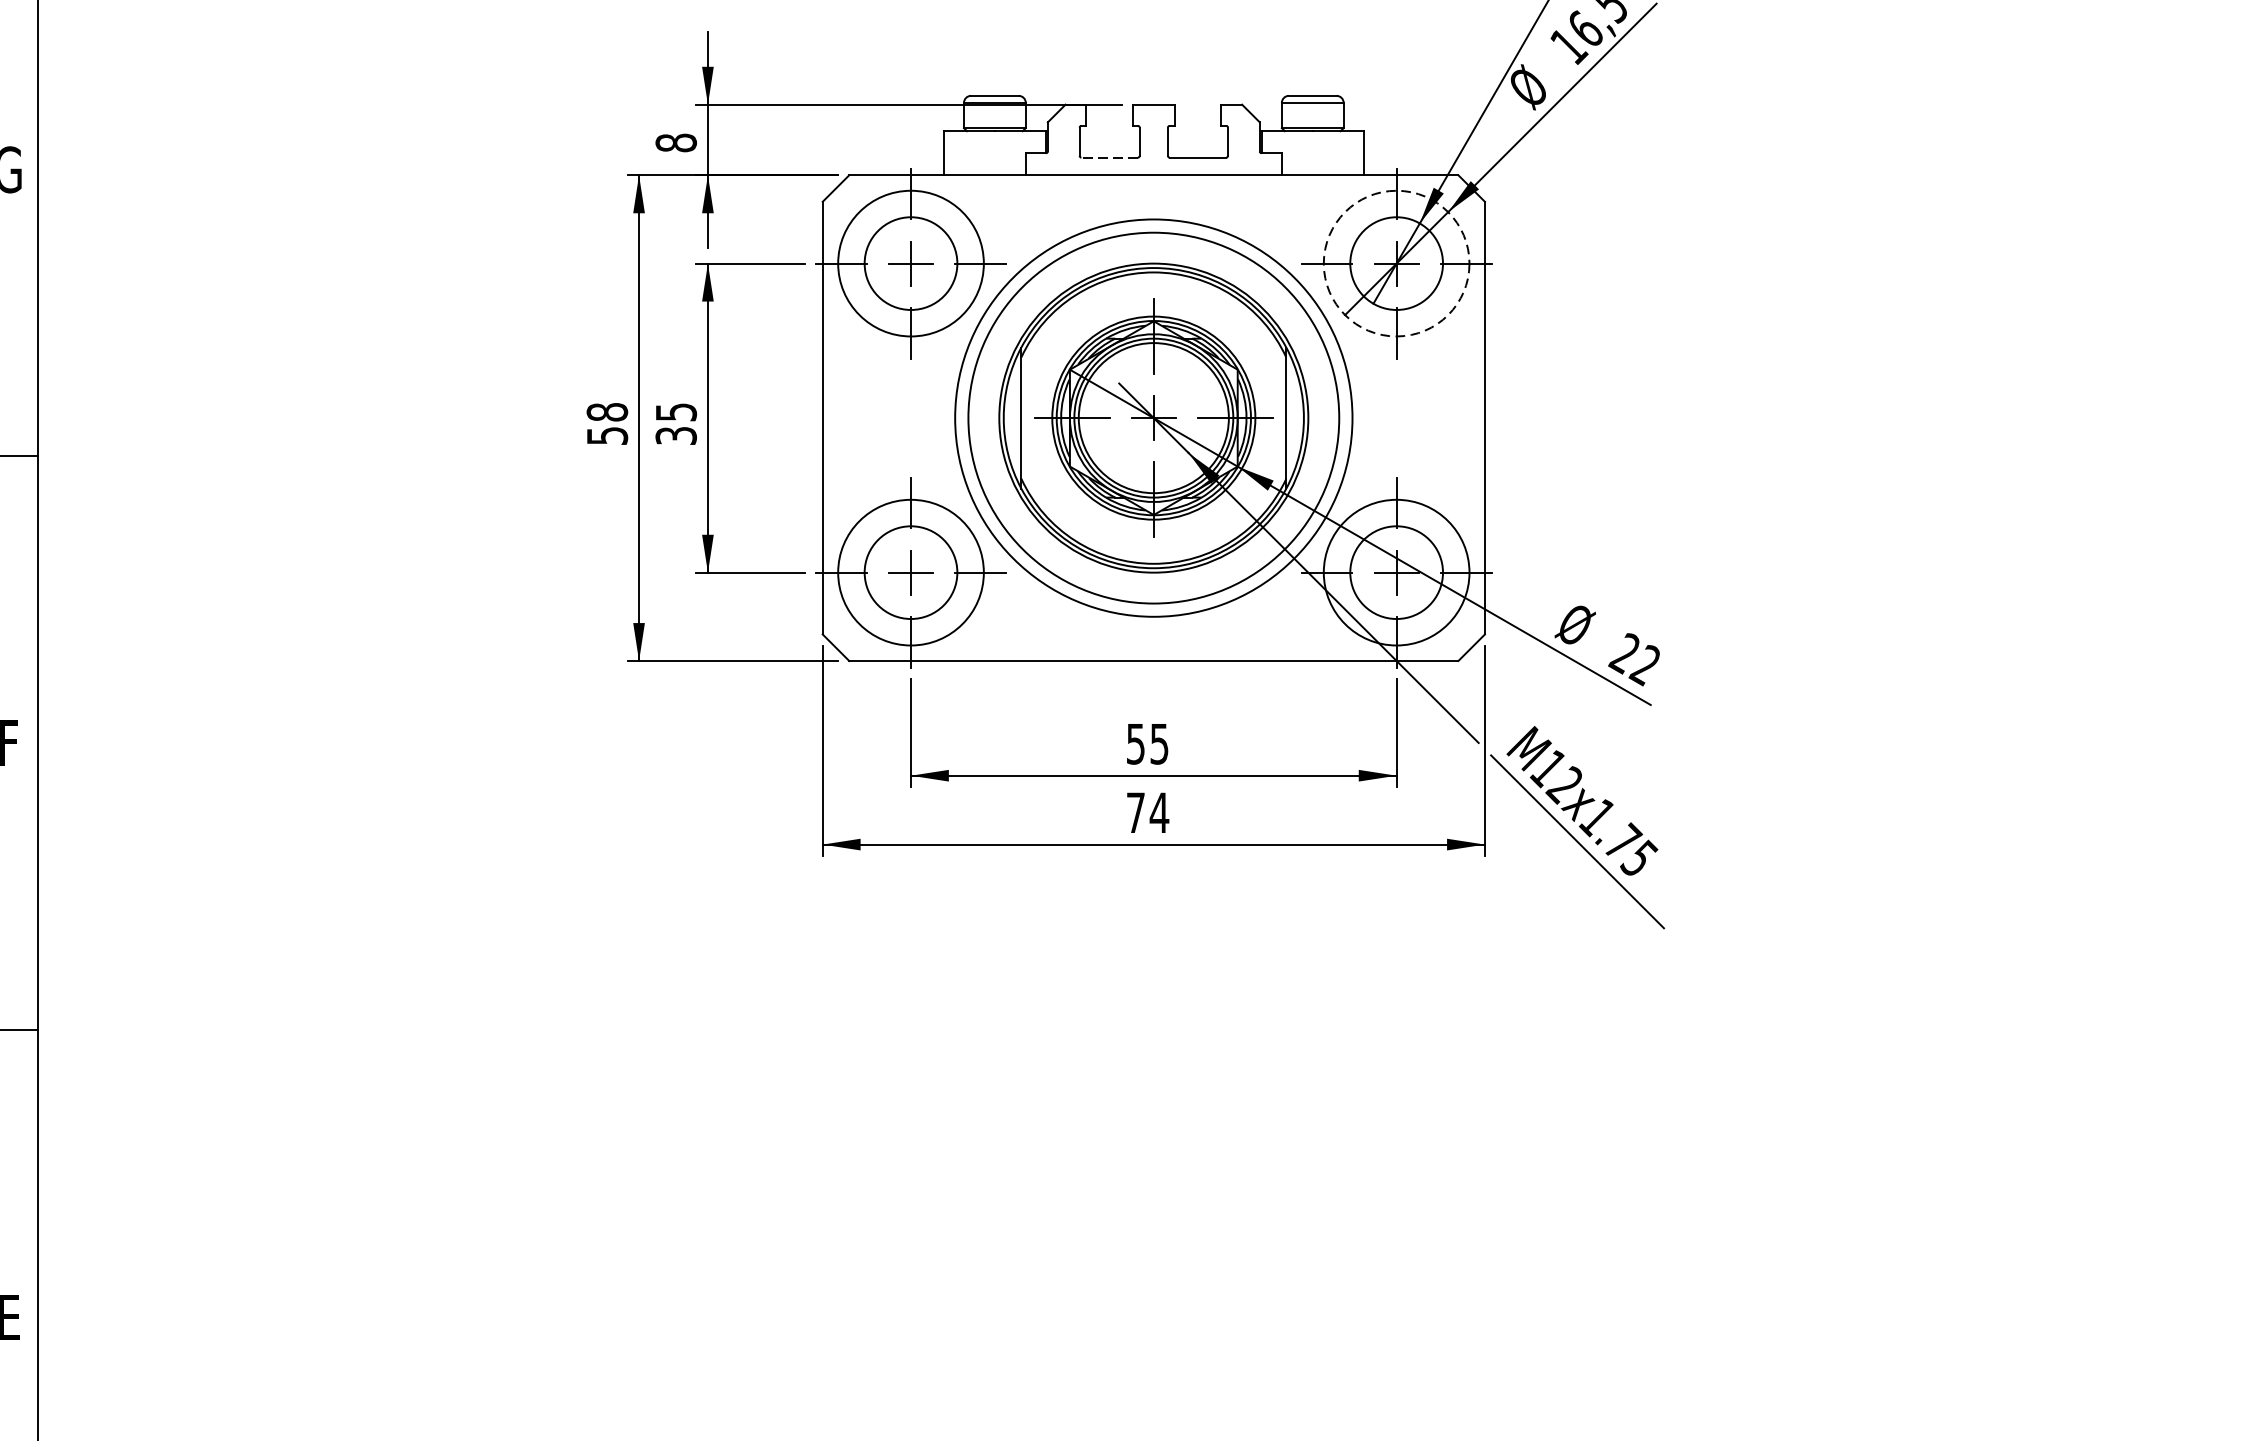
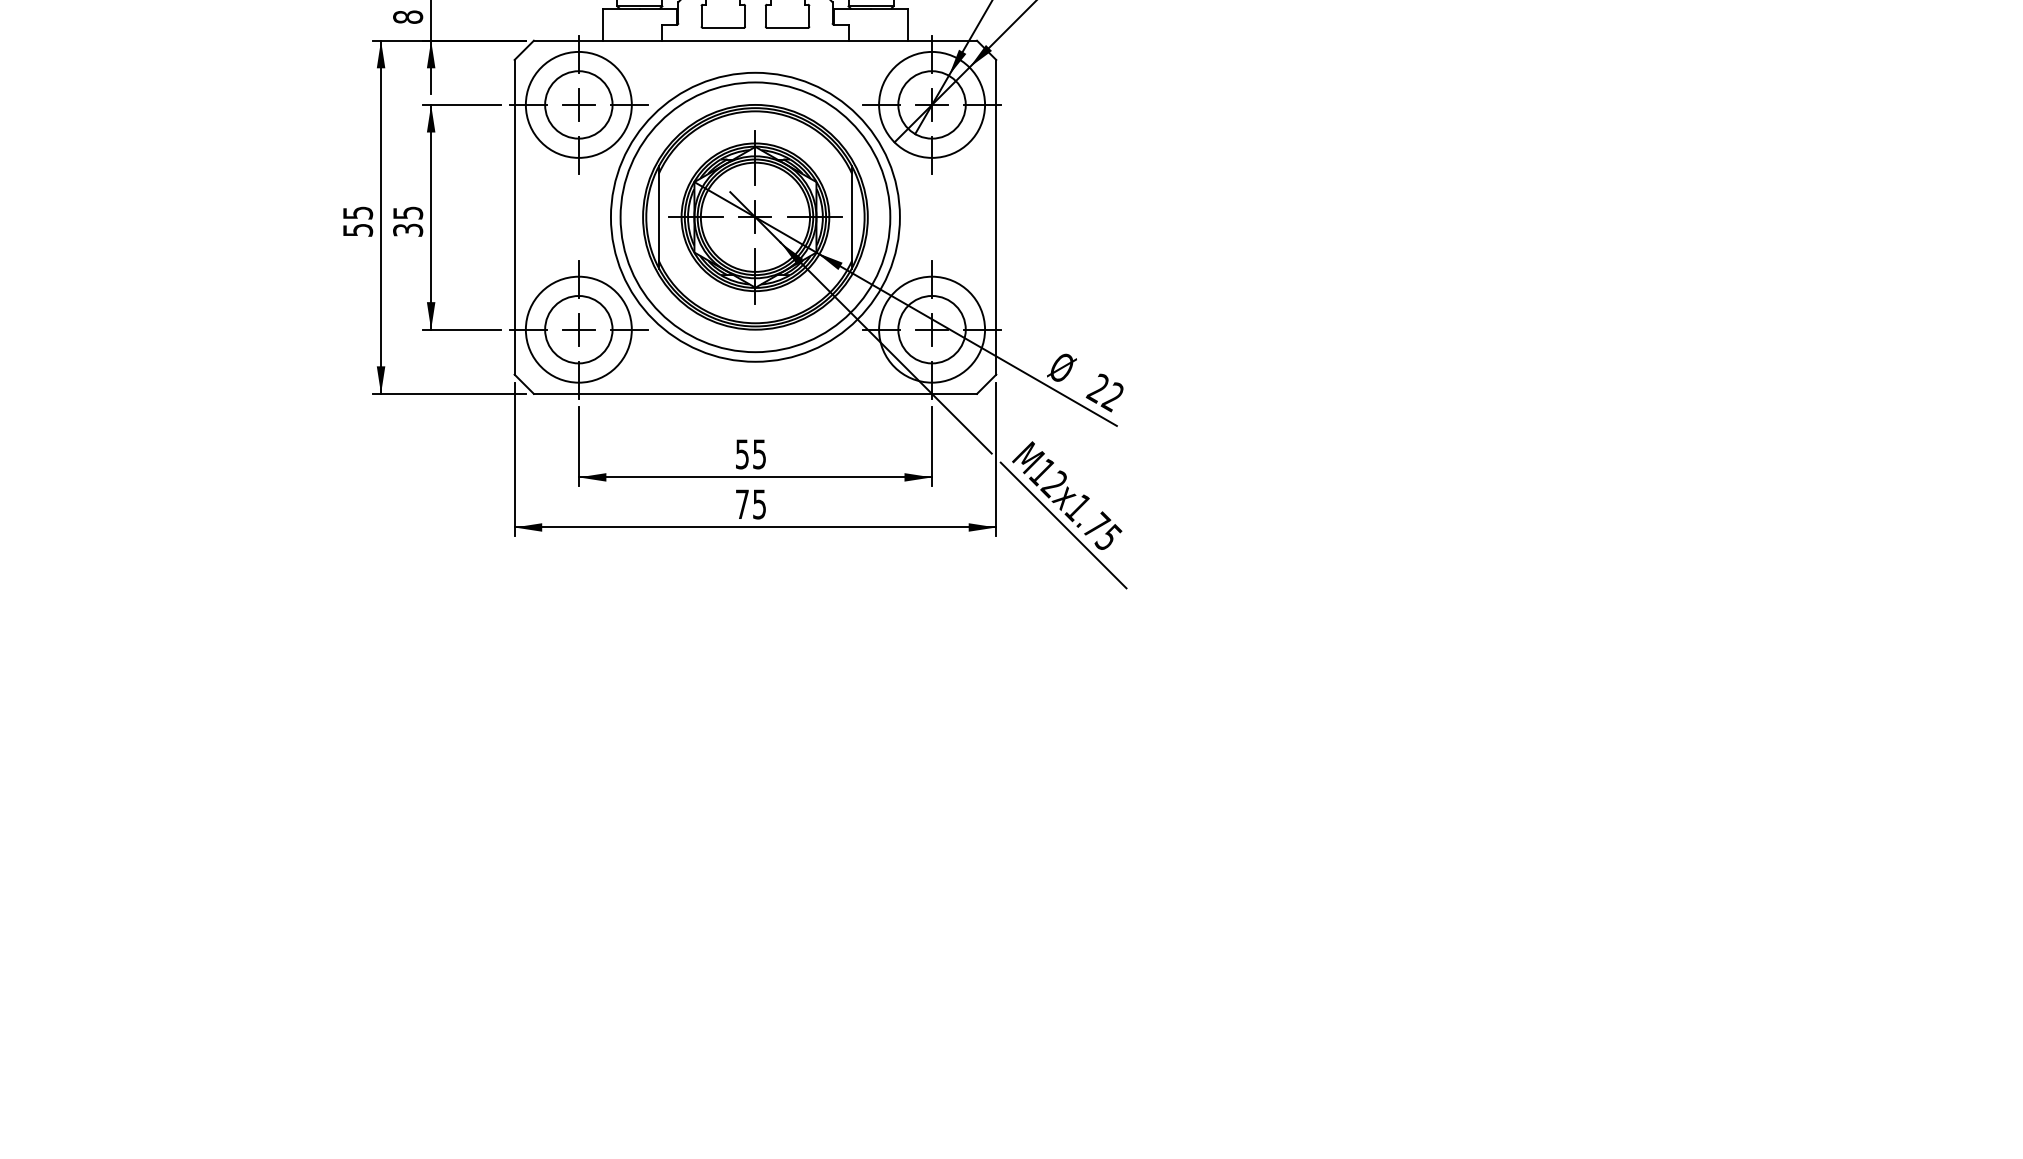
line: (1109, 157) -> (723, 27), dashed -> solid
circle: (1397, 263) -> (932, 104), dashed -> solid
text: (608, 411) -> (358, 212), 58 -> 55
text: (1159, 812) -> (759, 504), 74 -> 75

